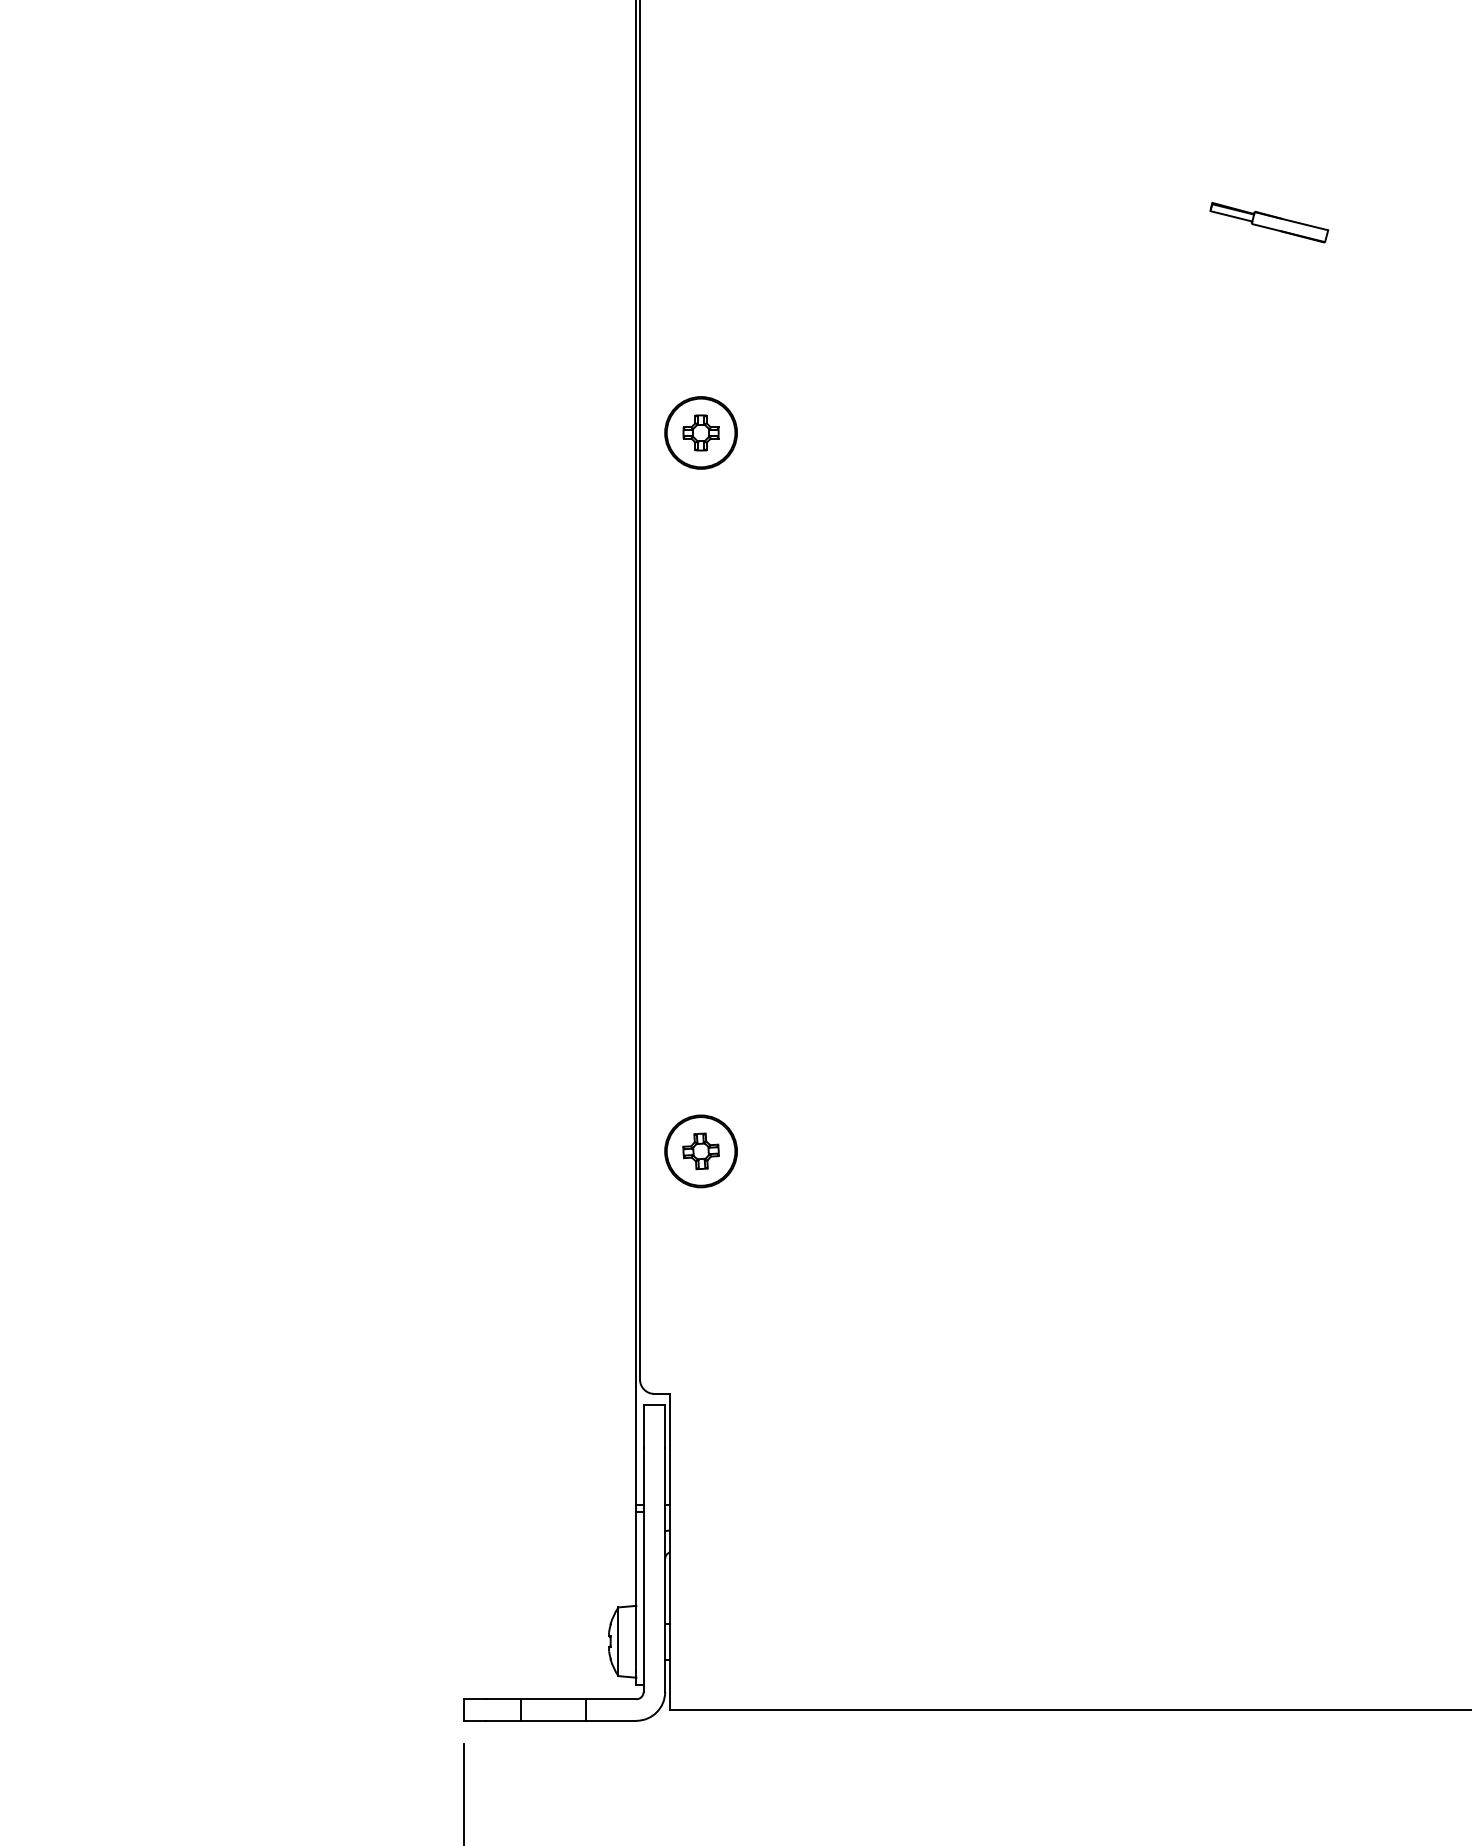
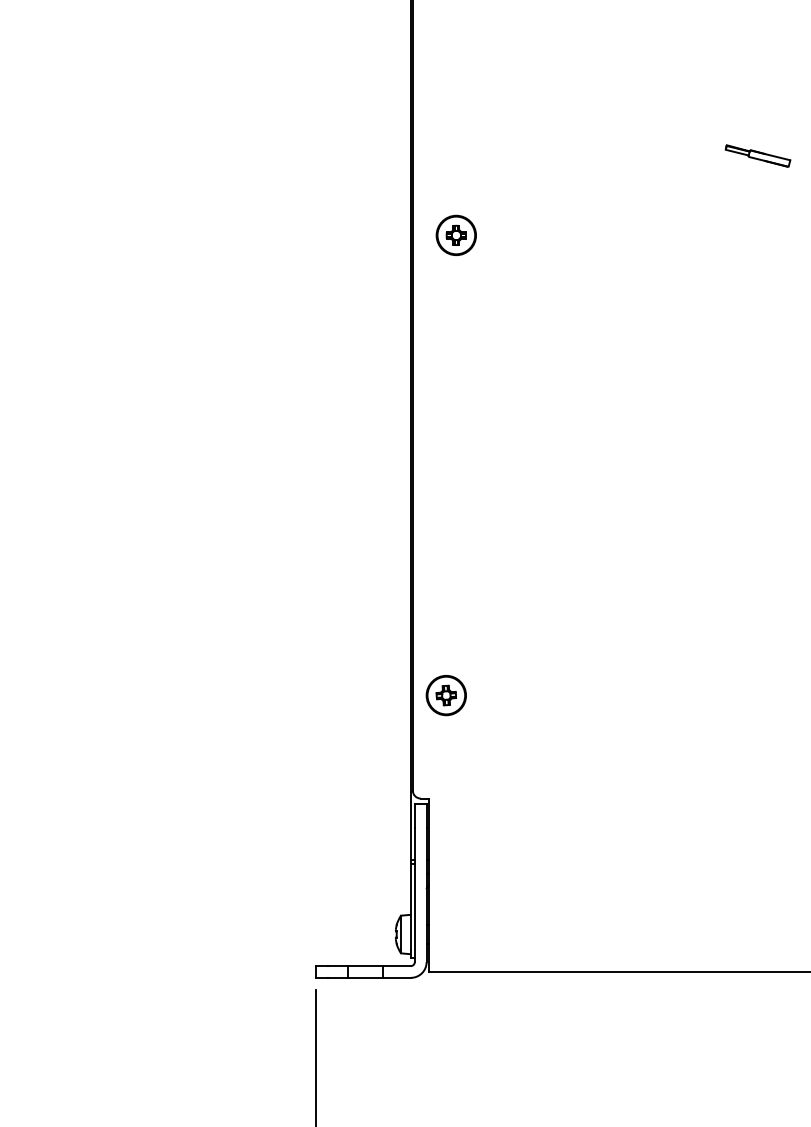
part: (699, 433) -> (455, 235), moved
part: (699, 1151) -> (445, 695), moved

